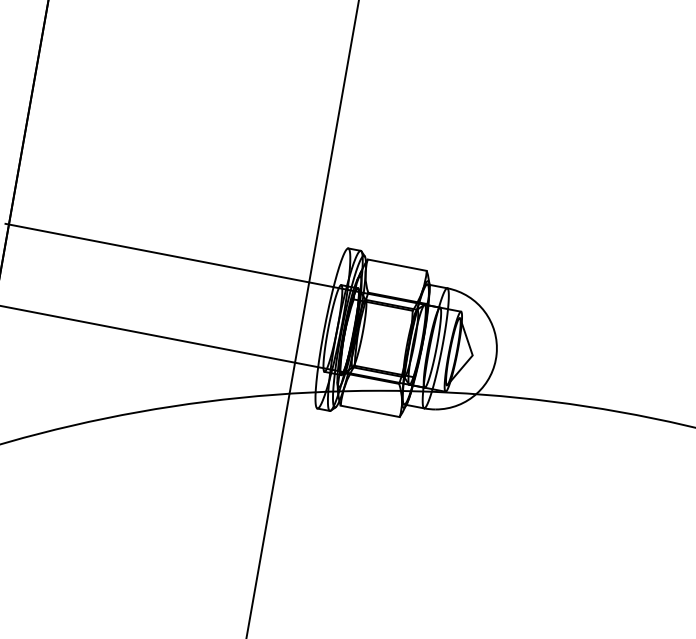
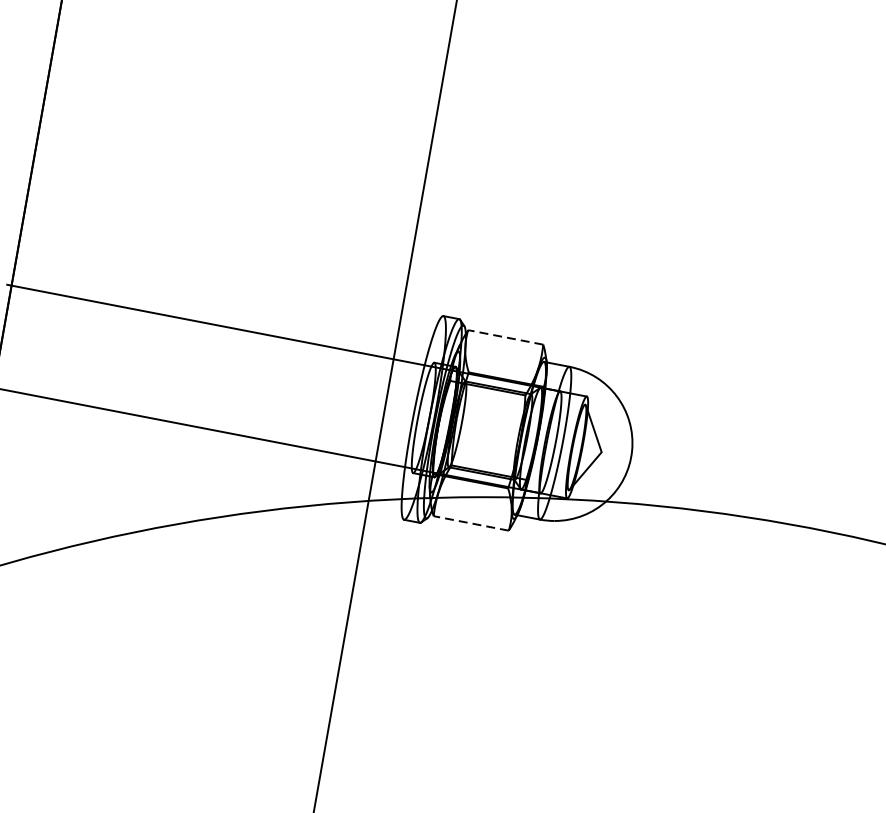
line: (396, 265) -> (504, 337), solid -> dashed
line: (369, 411) -> (470, 523), solid -> dashed

